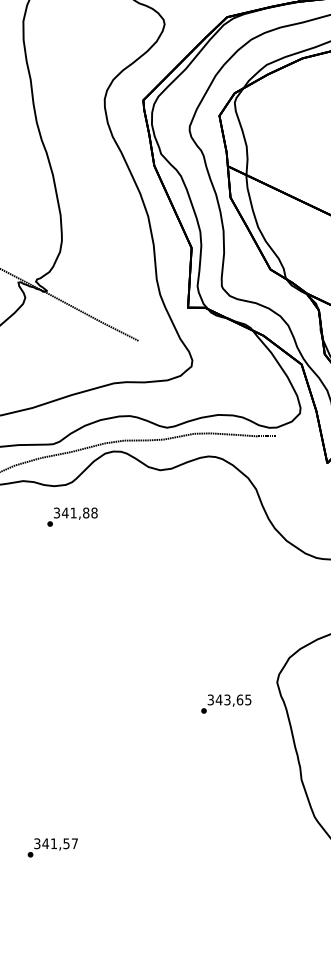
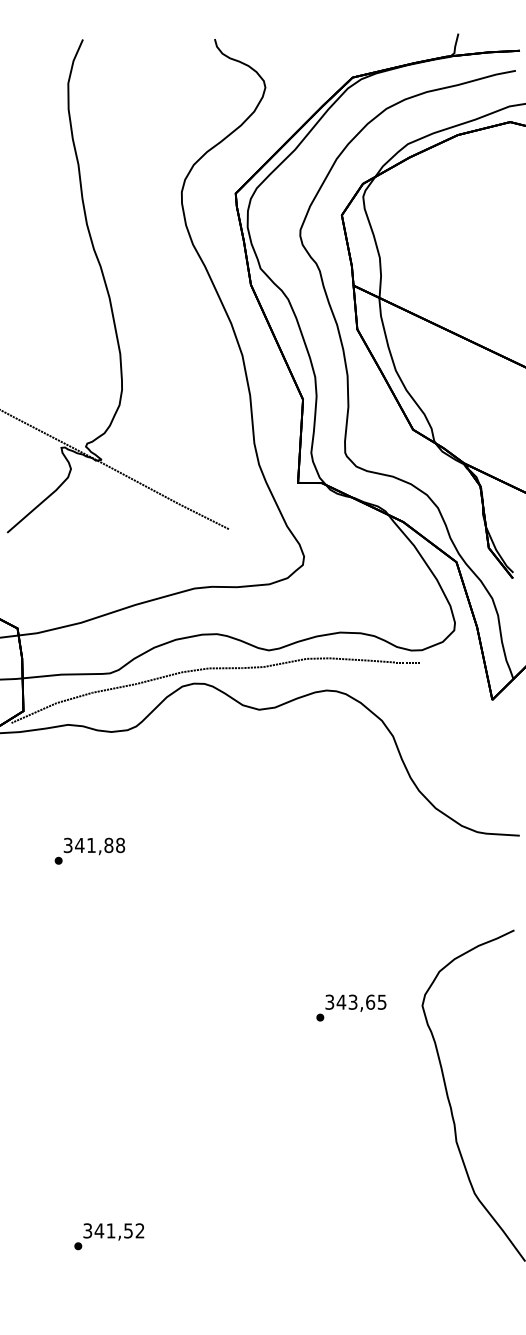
text: (72, 516) -> (89, 850), moved
text: (226, 703) -> (351, 1007), moved
text: (74, 843) -> (139, 1230), 341,57 -> 341,52

